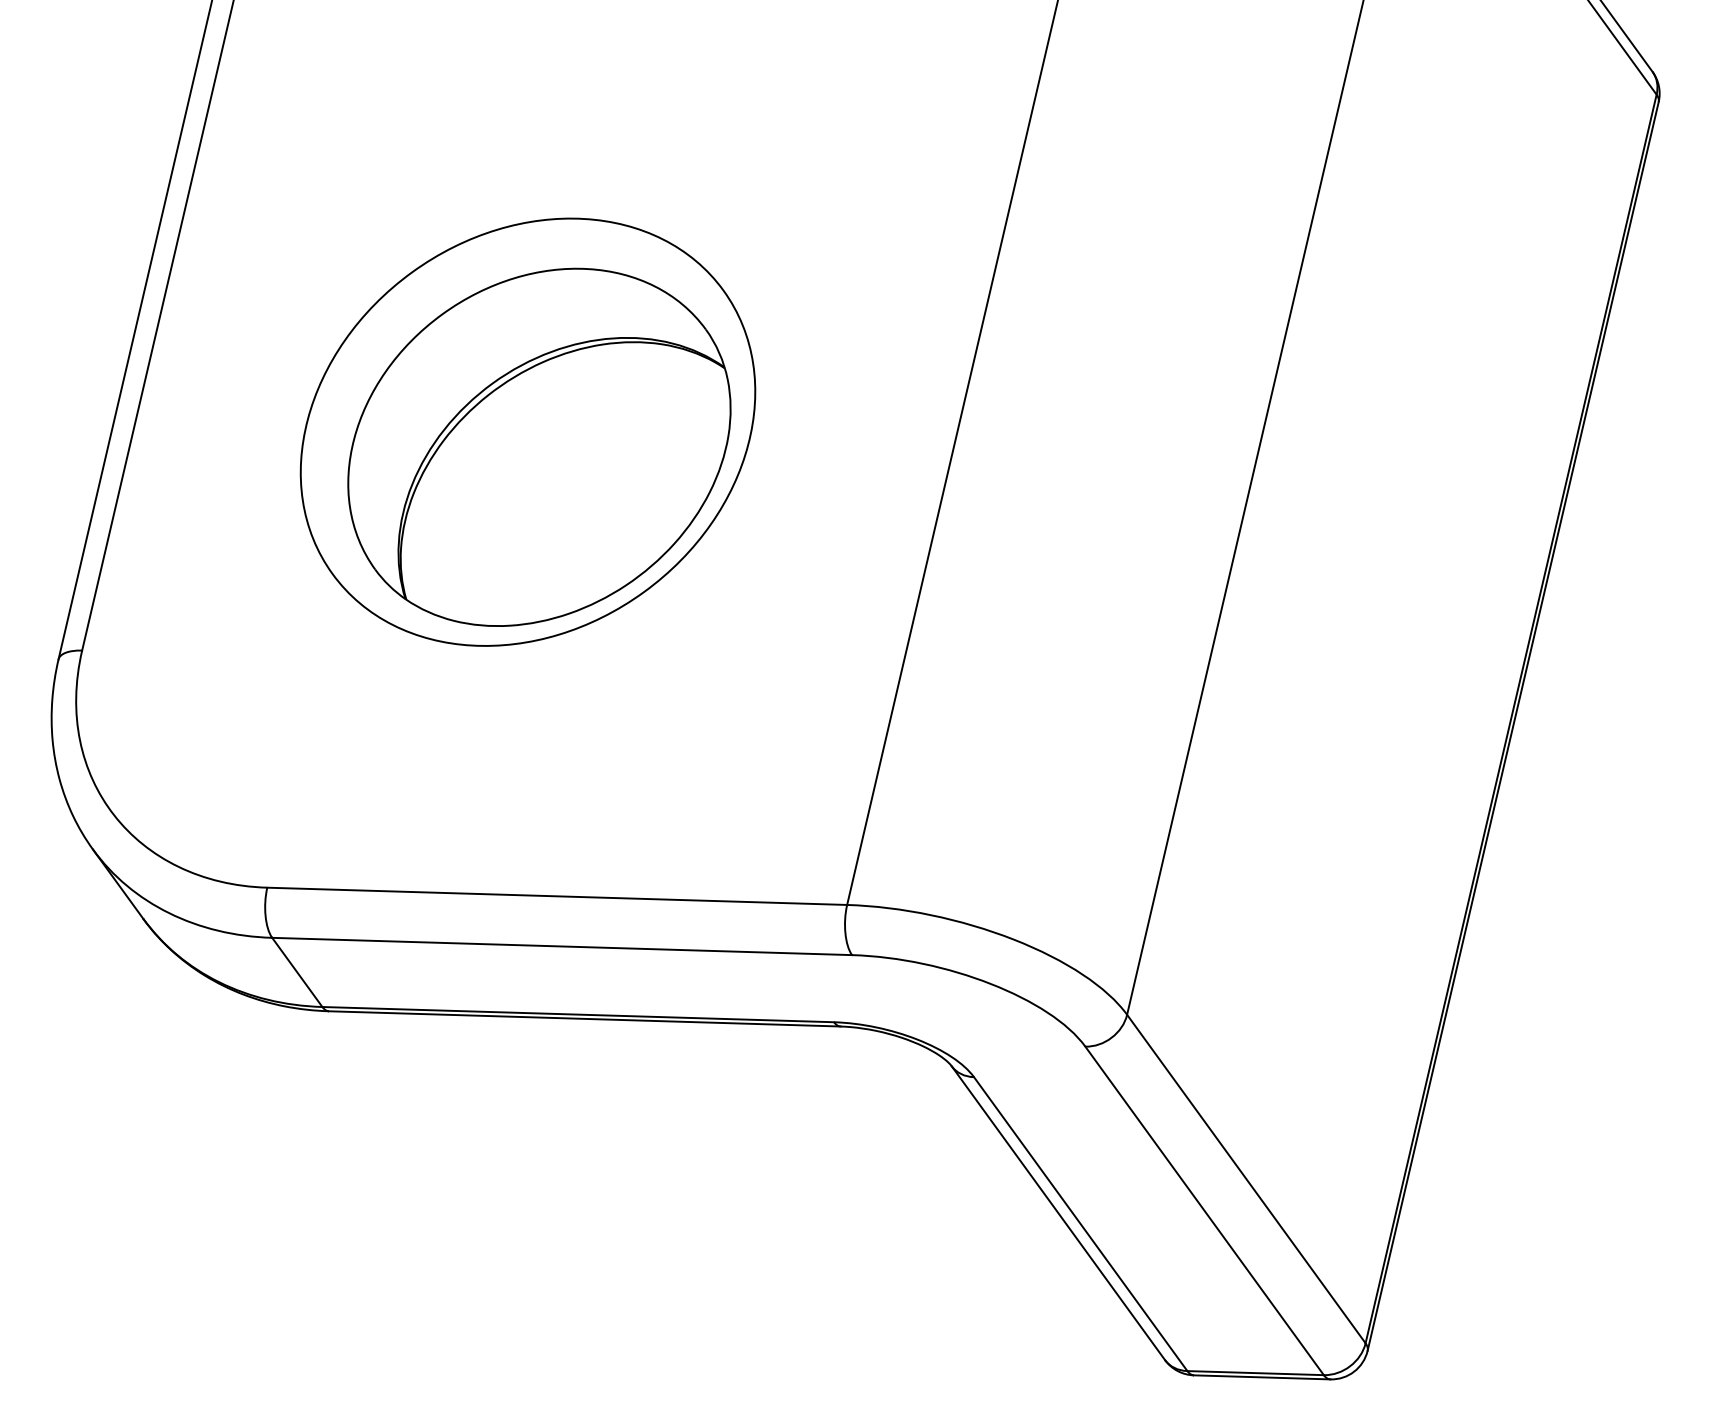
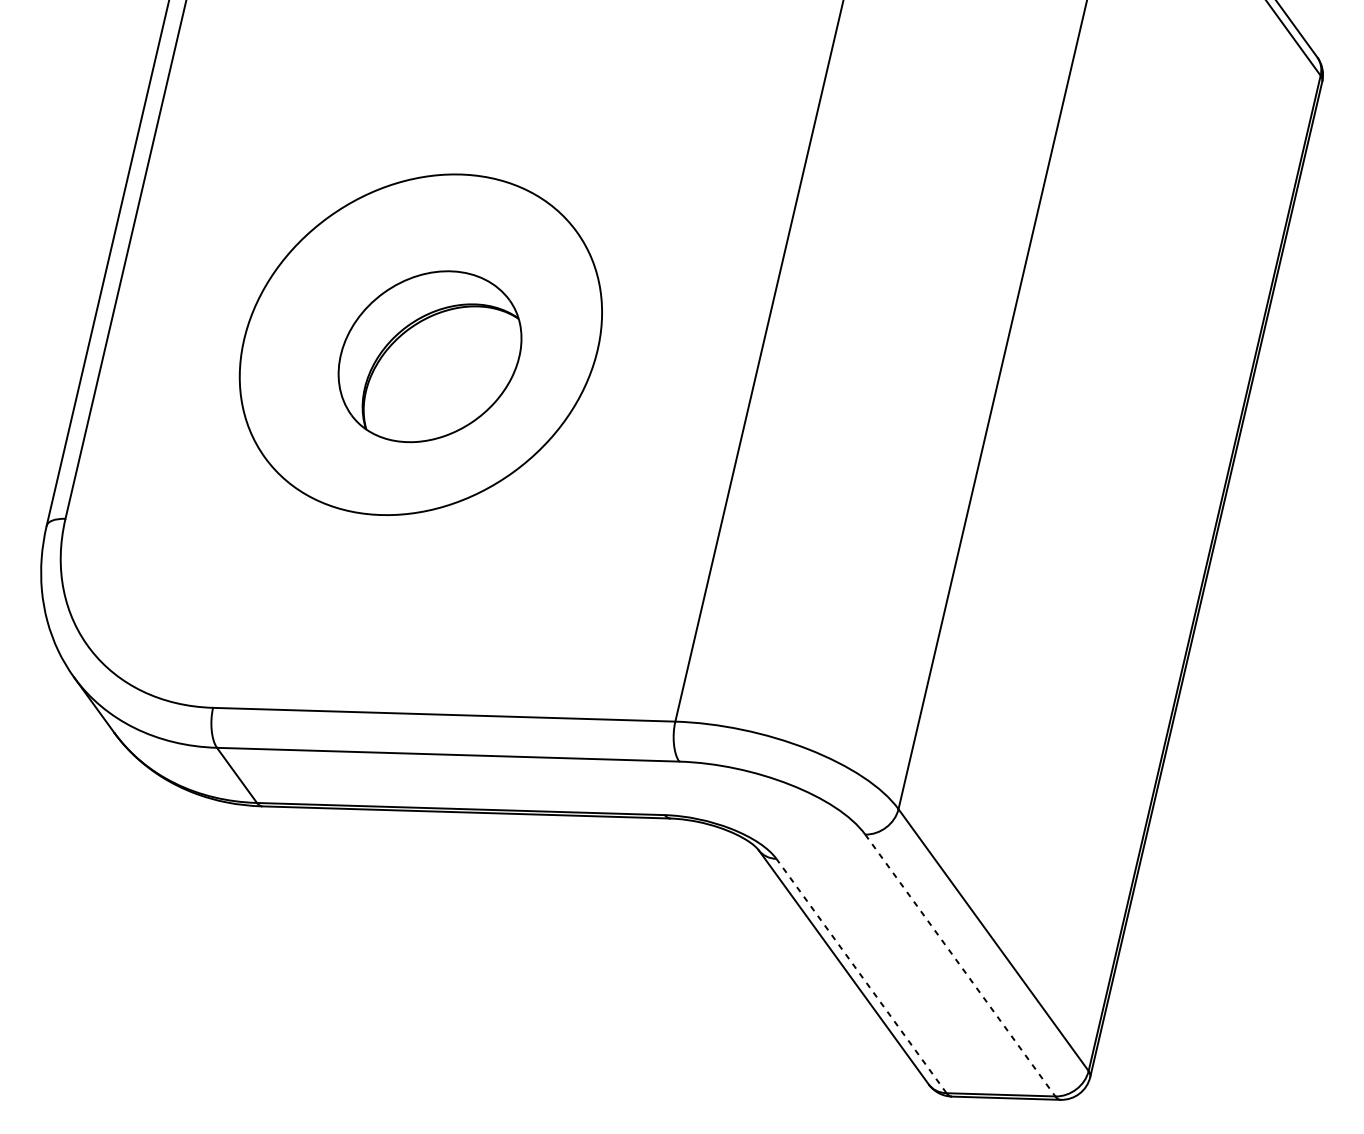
part: (539, 446) -> (430, 356), size x0.6
line: (1204, 1210) -> (960, 965), solid -> dashed
line: (1080, 1224) -> (861, 976), solid -> dashed

